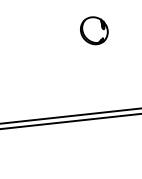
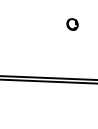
part: (94, 30) -> (72, 24), size x0.6

